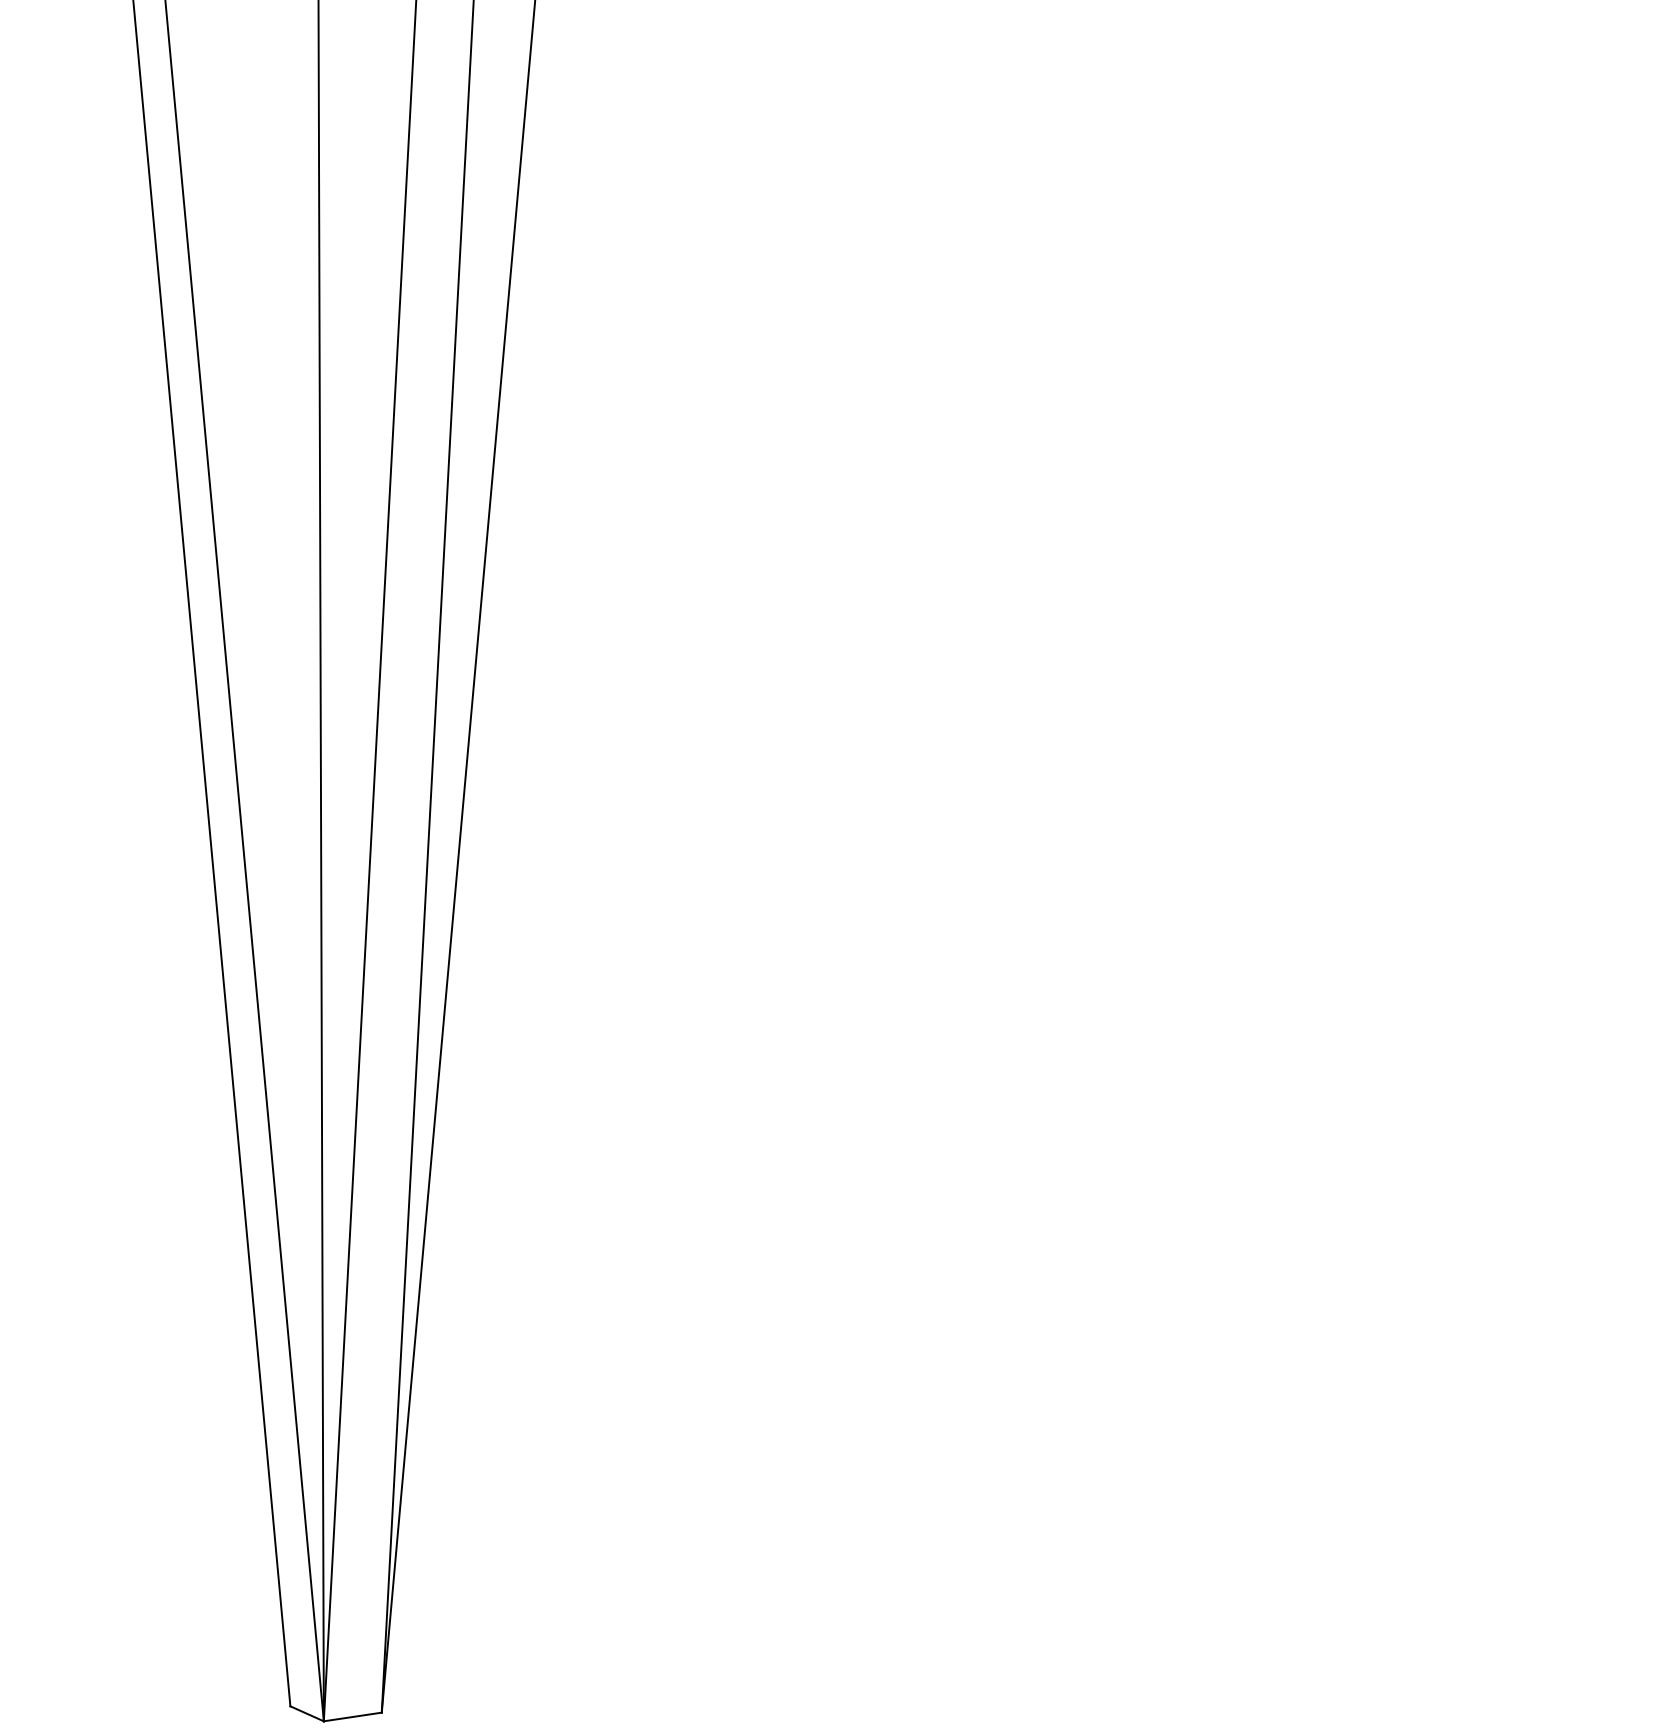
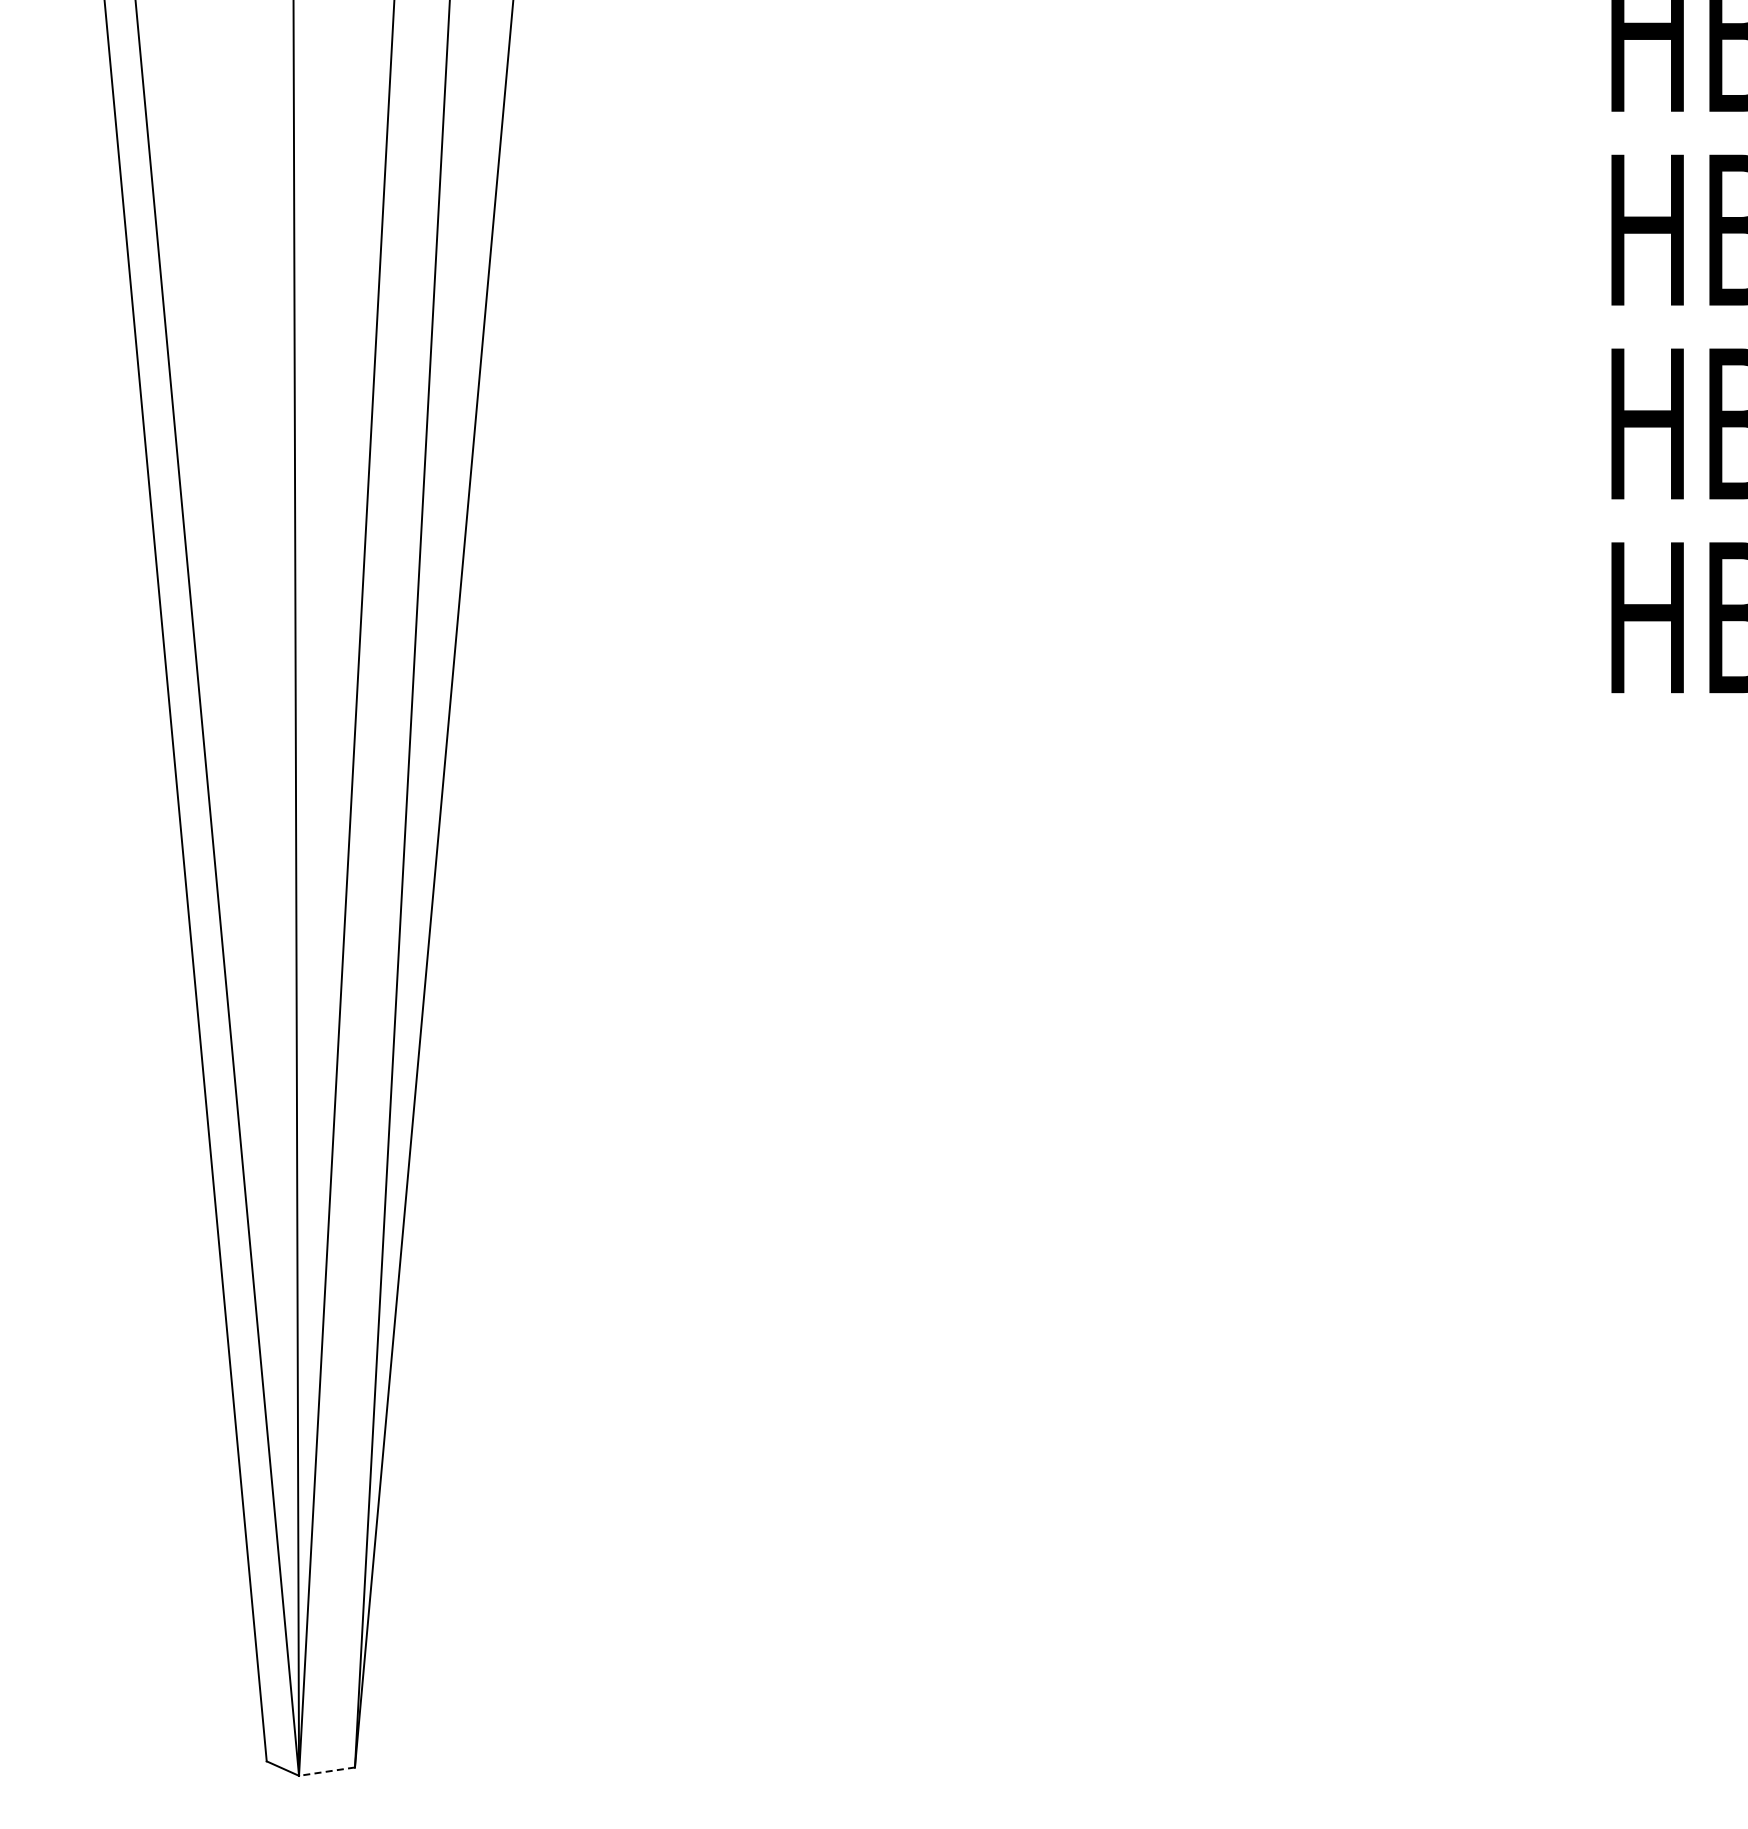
line: (352, 1716) -> (326, 1771), solid -> dashed

